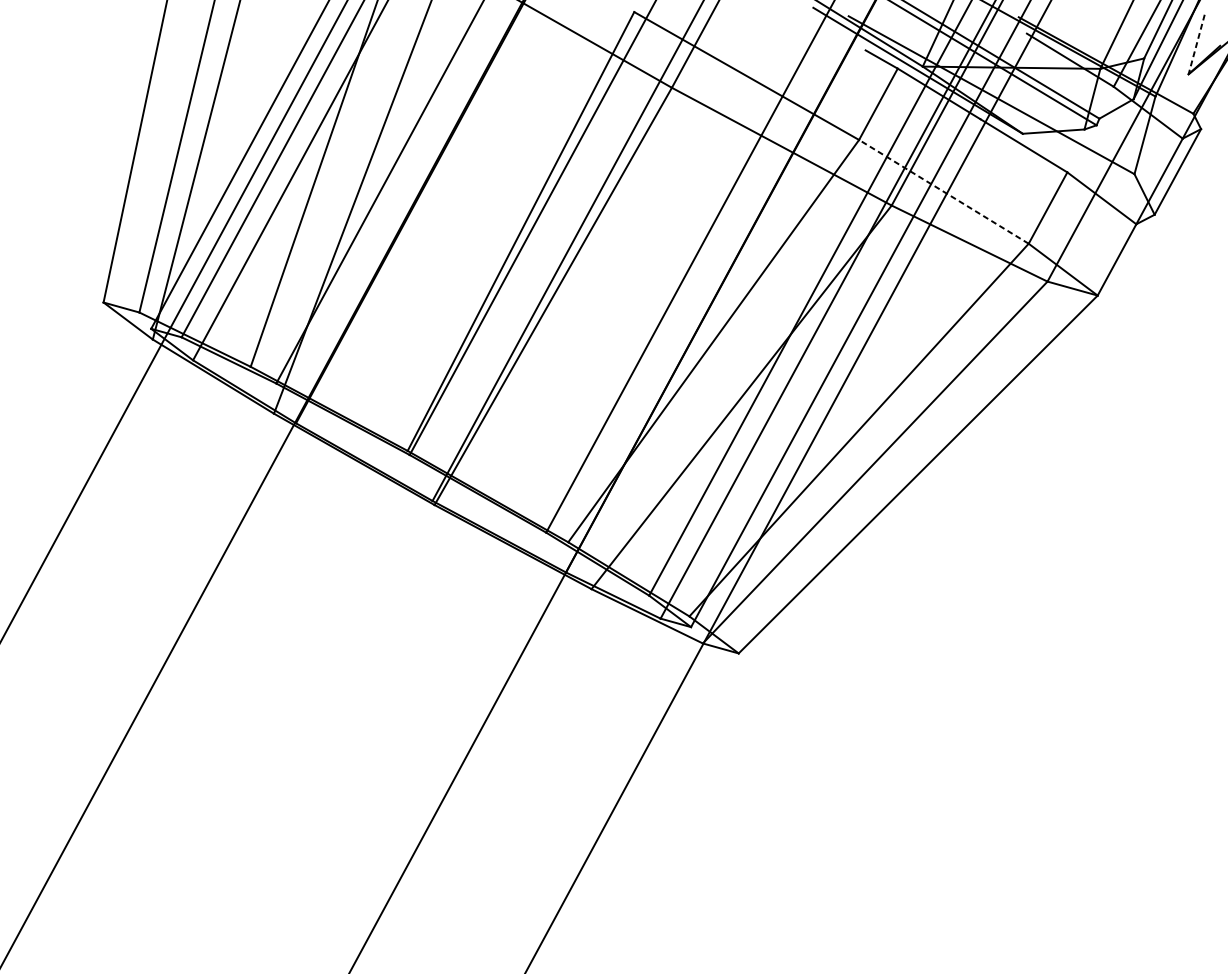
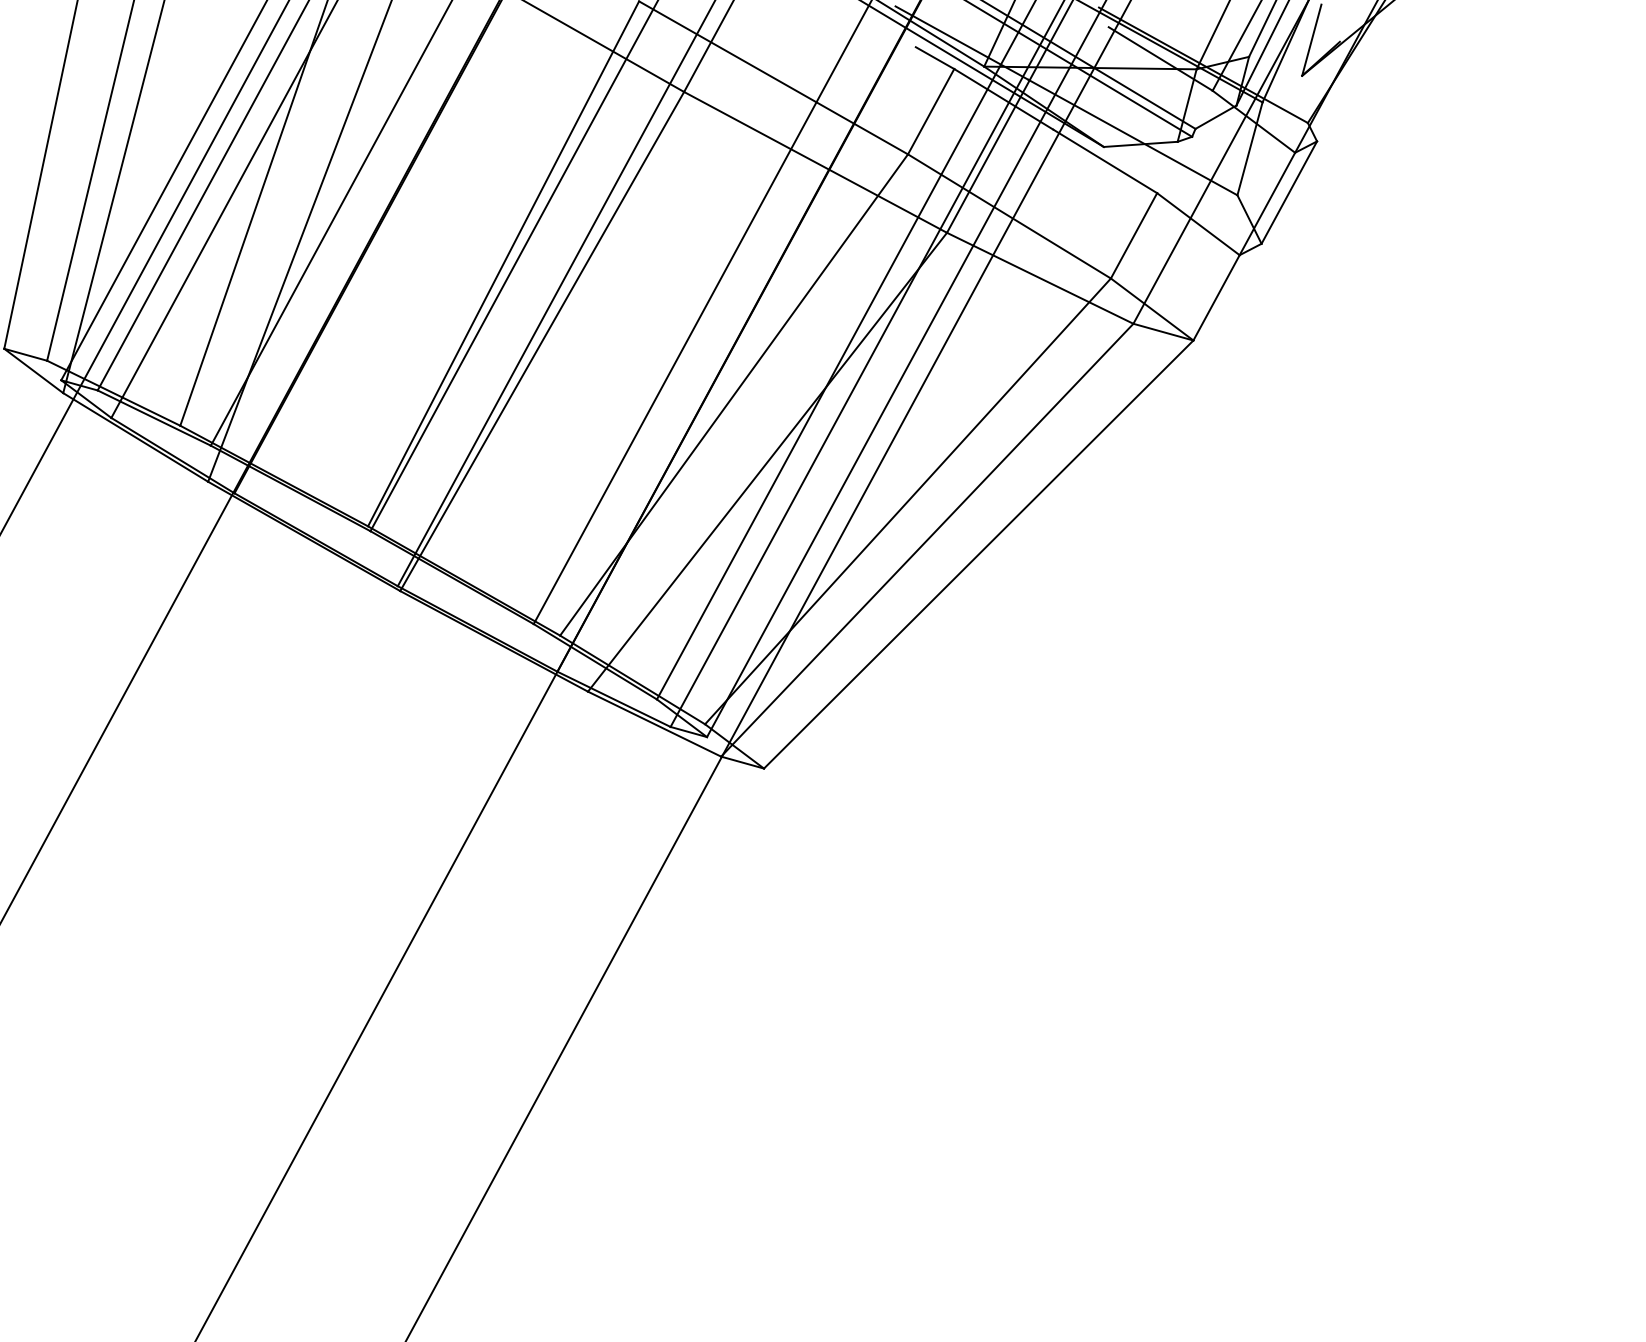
line: (1196, 44) -> (1311, 40), dashed -> solid
line: (943, 191) -> (1009, 216), dashed -> solid

